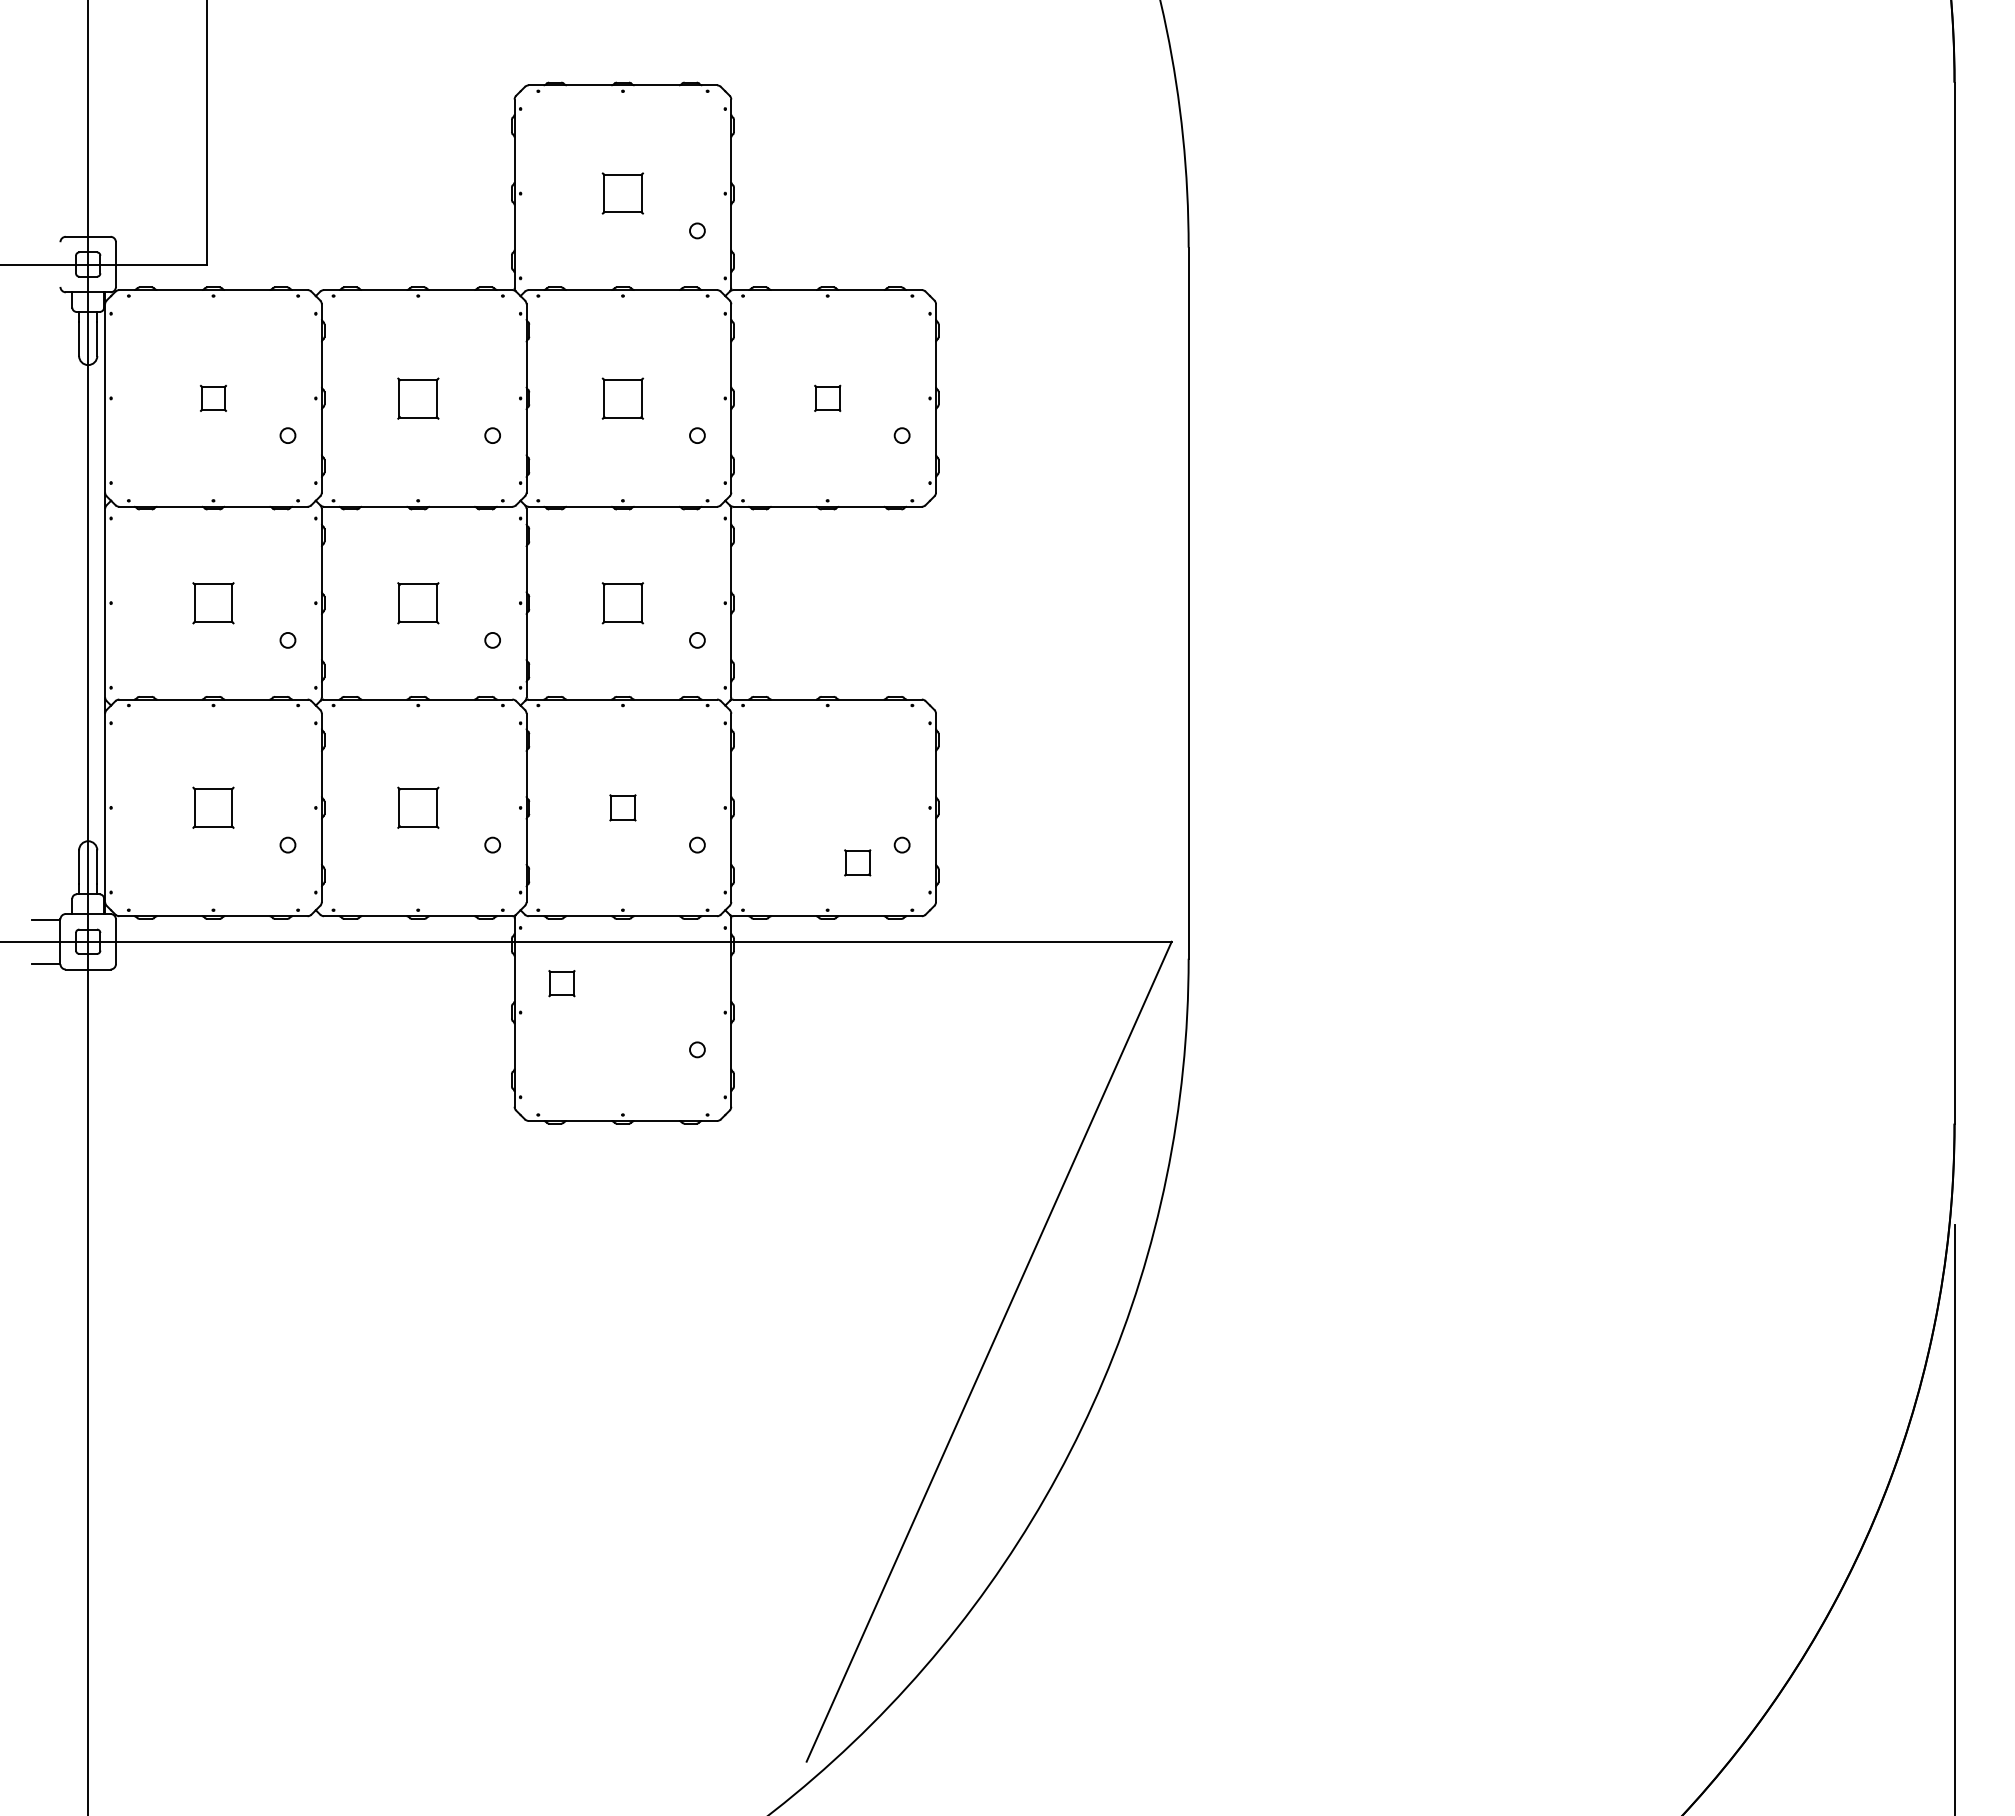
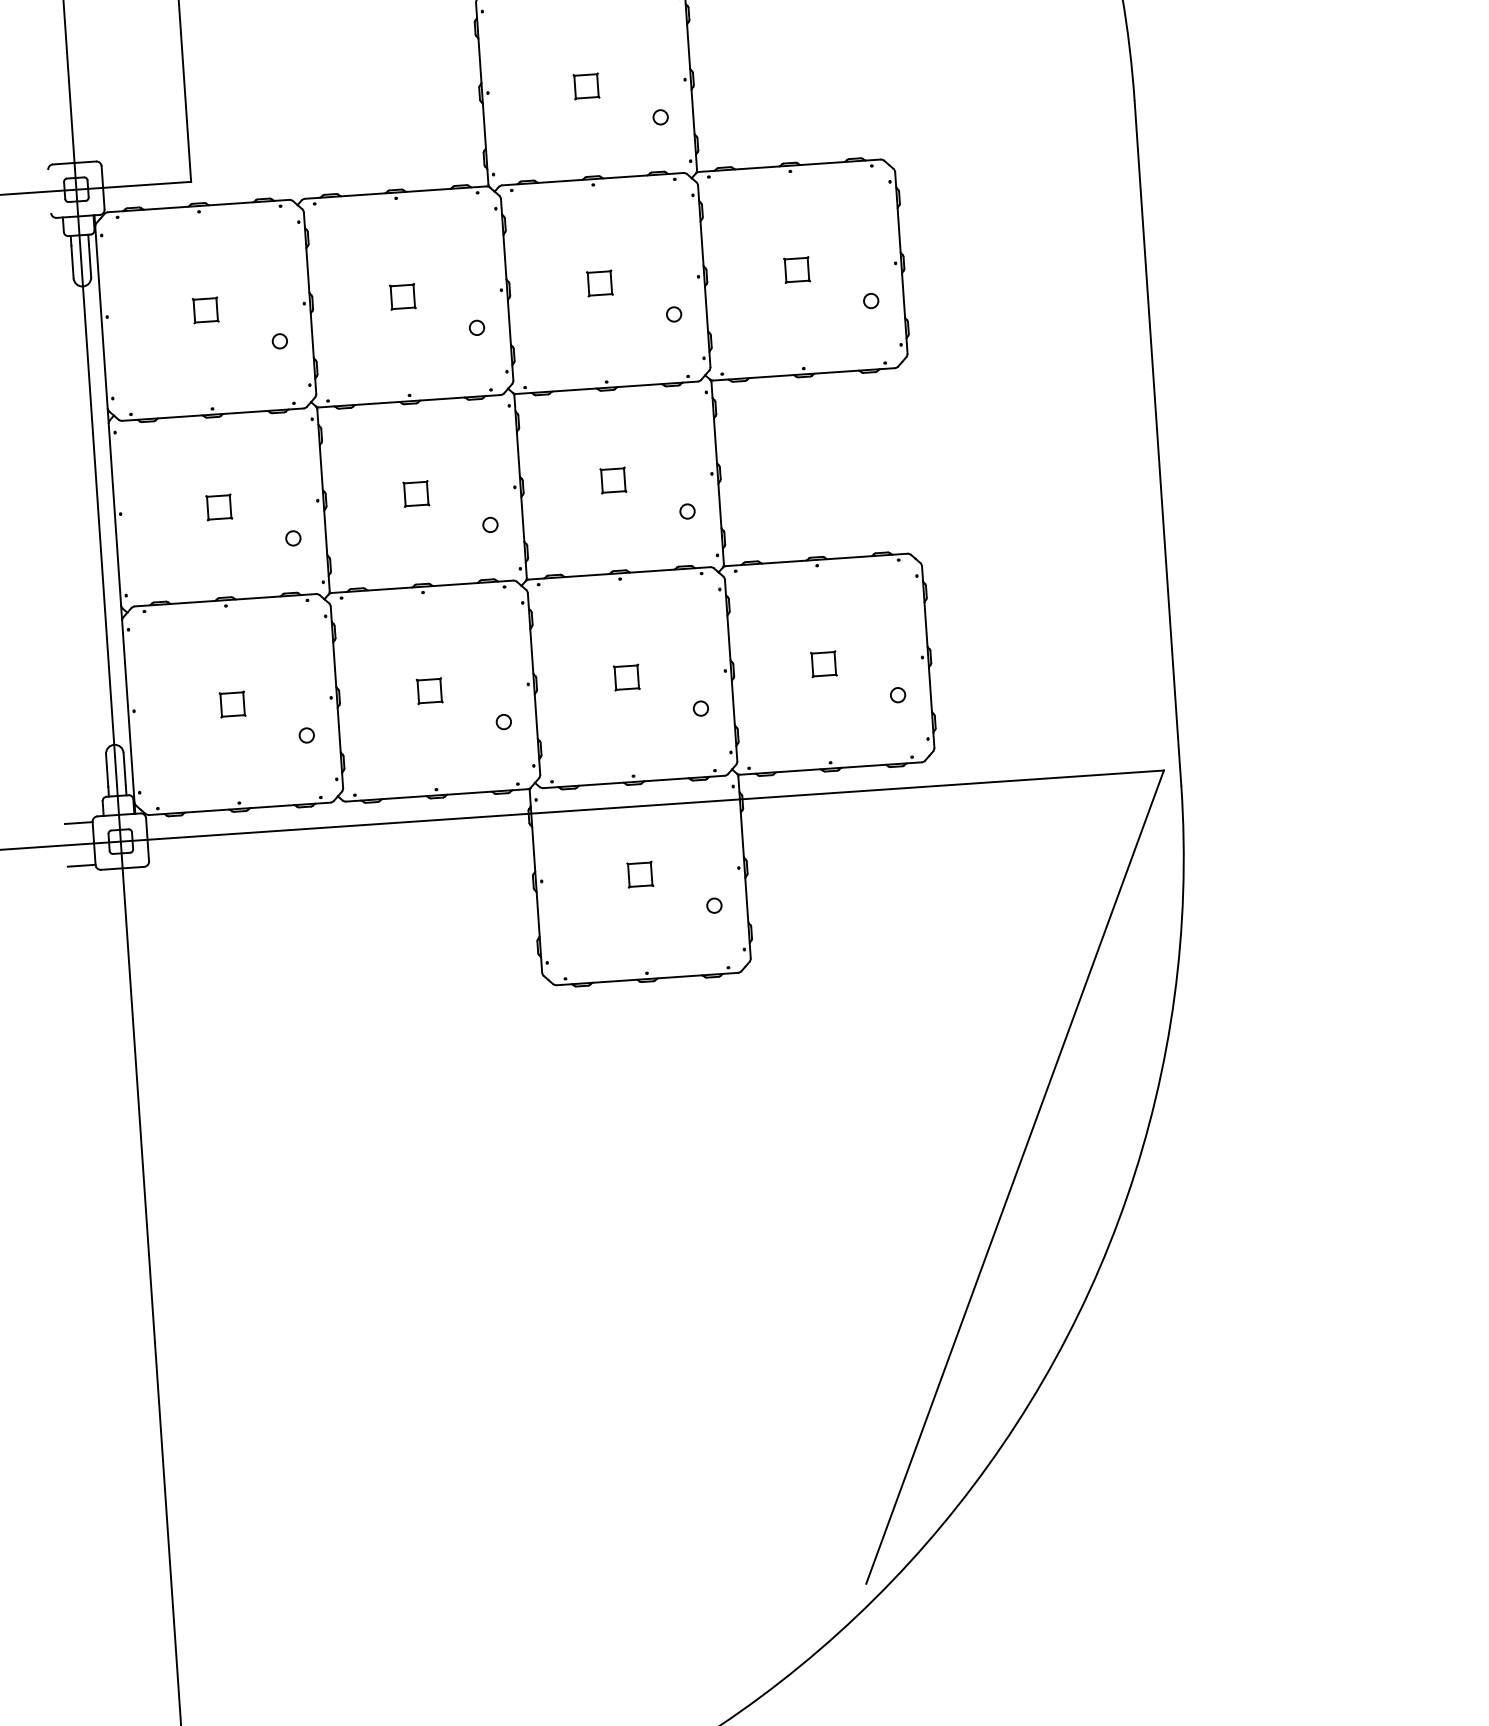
part: (622, 193) -> (586, 86), size x0.62
part: (417, 397) -> (402, 296), size x0.62
part: (622, 397) -> (599, 282), size x0.62
part: (213, 602) -> (219, 506), size x0.62
part: (417, 602) -> (415, 493), size x0.62
part: (622, 602) -> (612, 479), size x0.62
part: (213, 807) -> (232, 704), size x0.62
part: (417, 807) -> (429, 690), size x0.62
part: (857, 862) -> (823, 663), moved
part: (561, 983) -> (639, 874), moved

